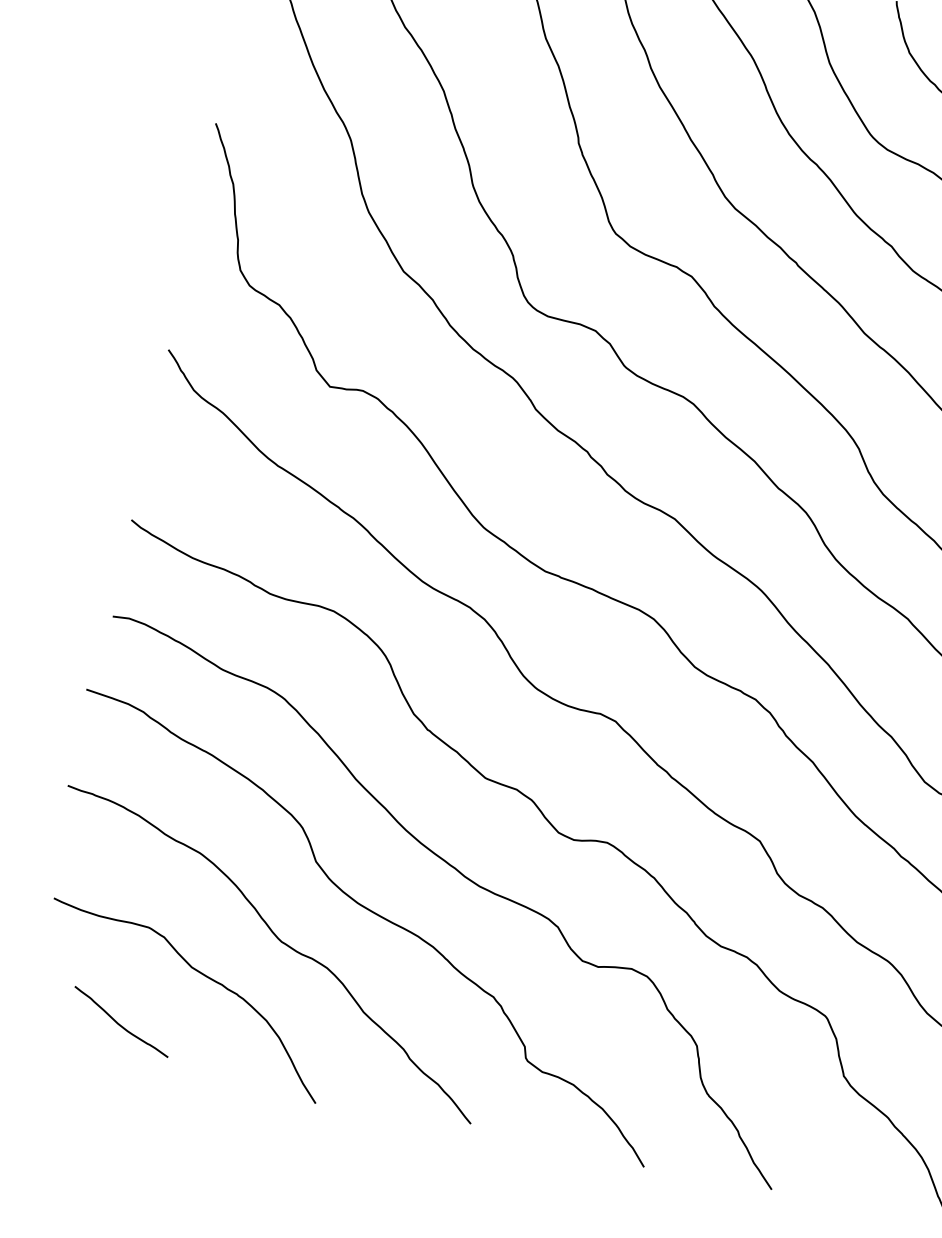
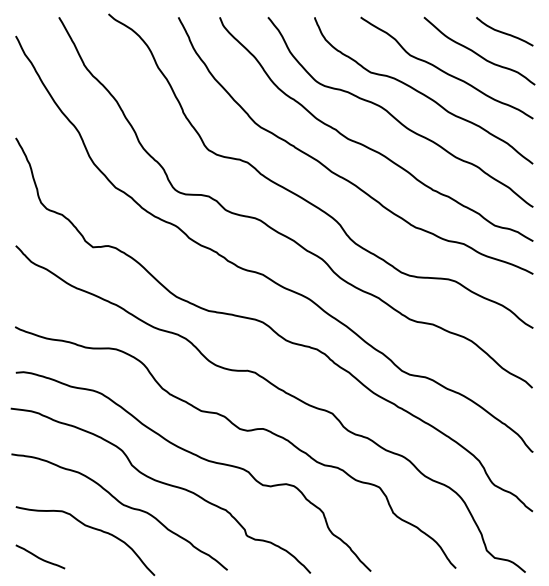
curve: (121, 1023) -> (40, 557), moved

